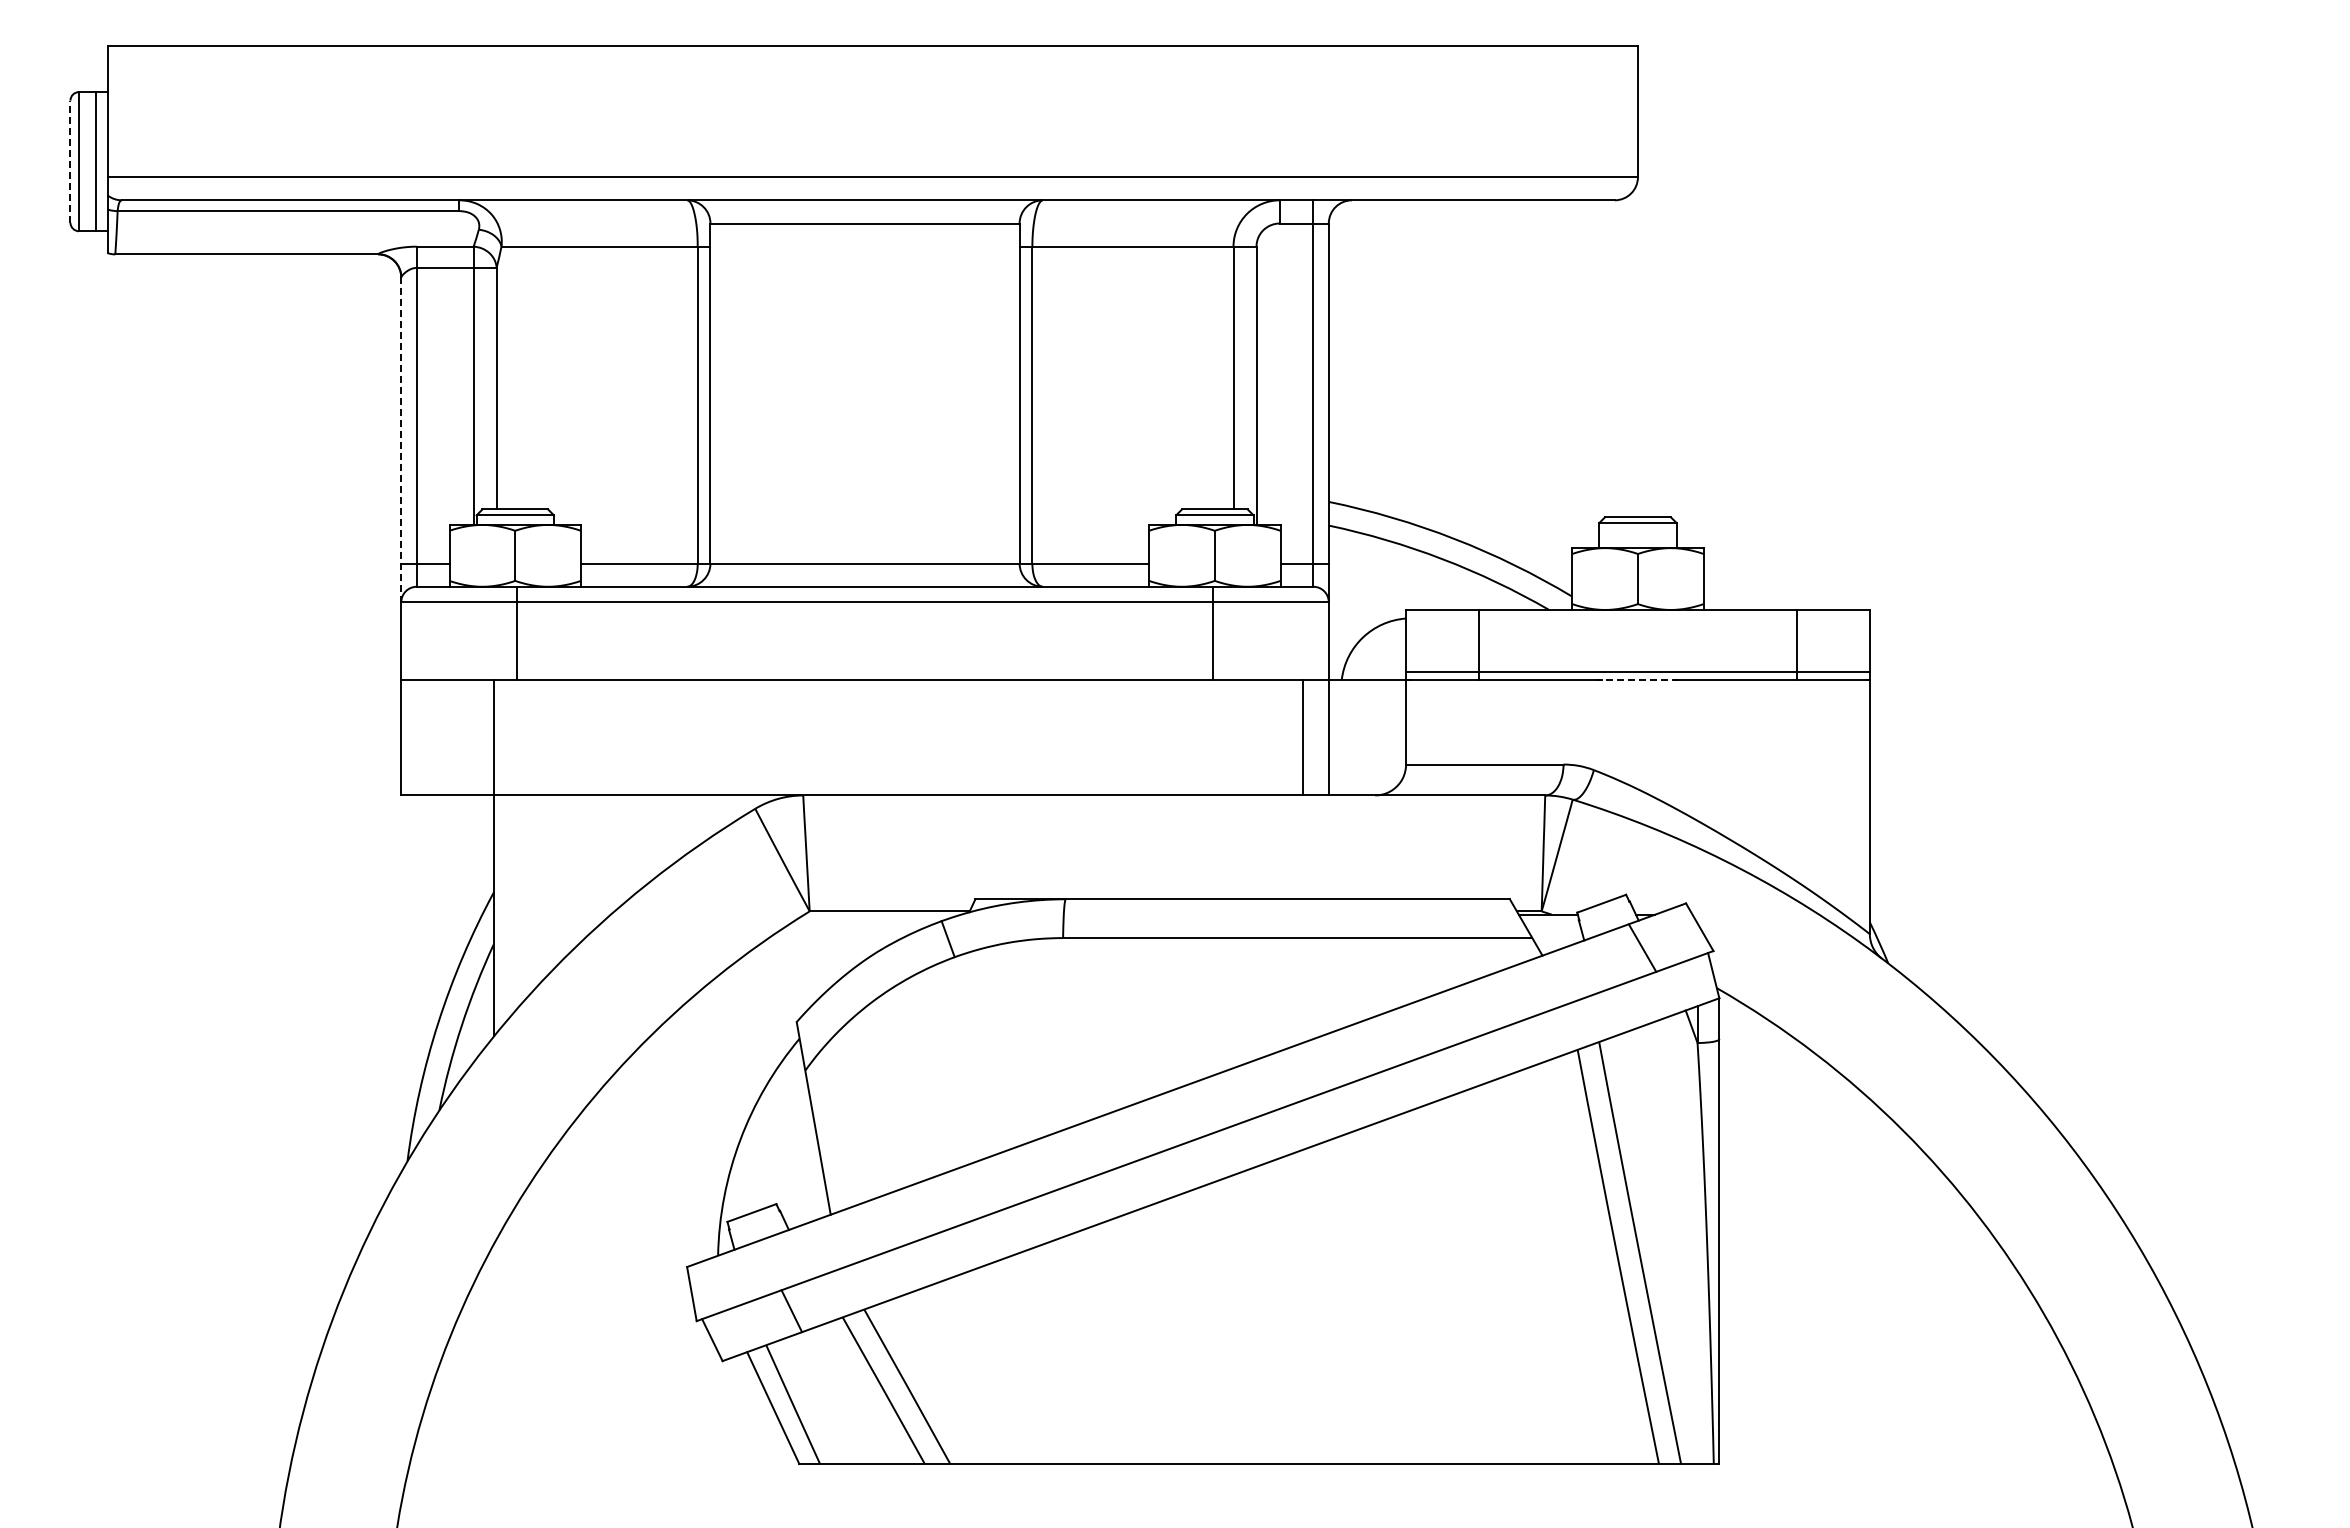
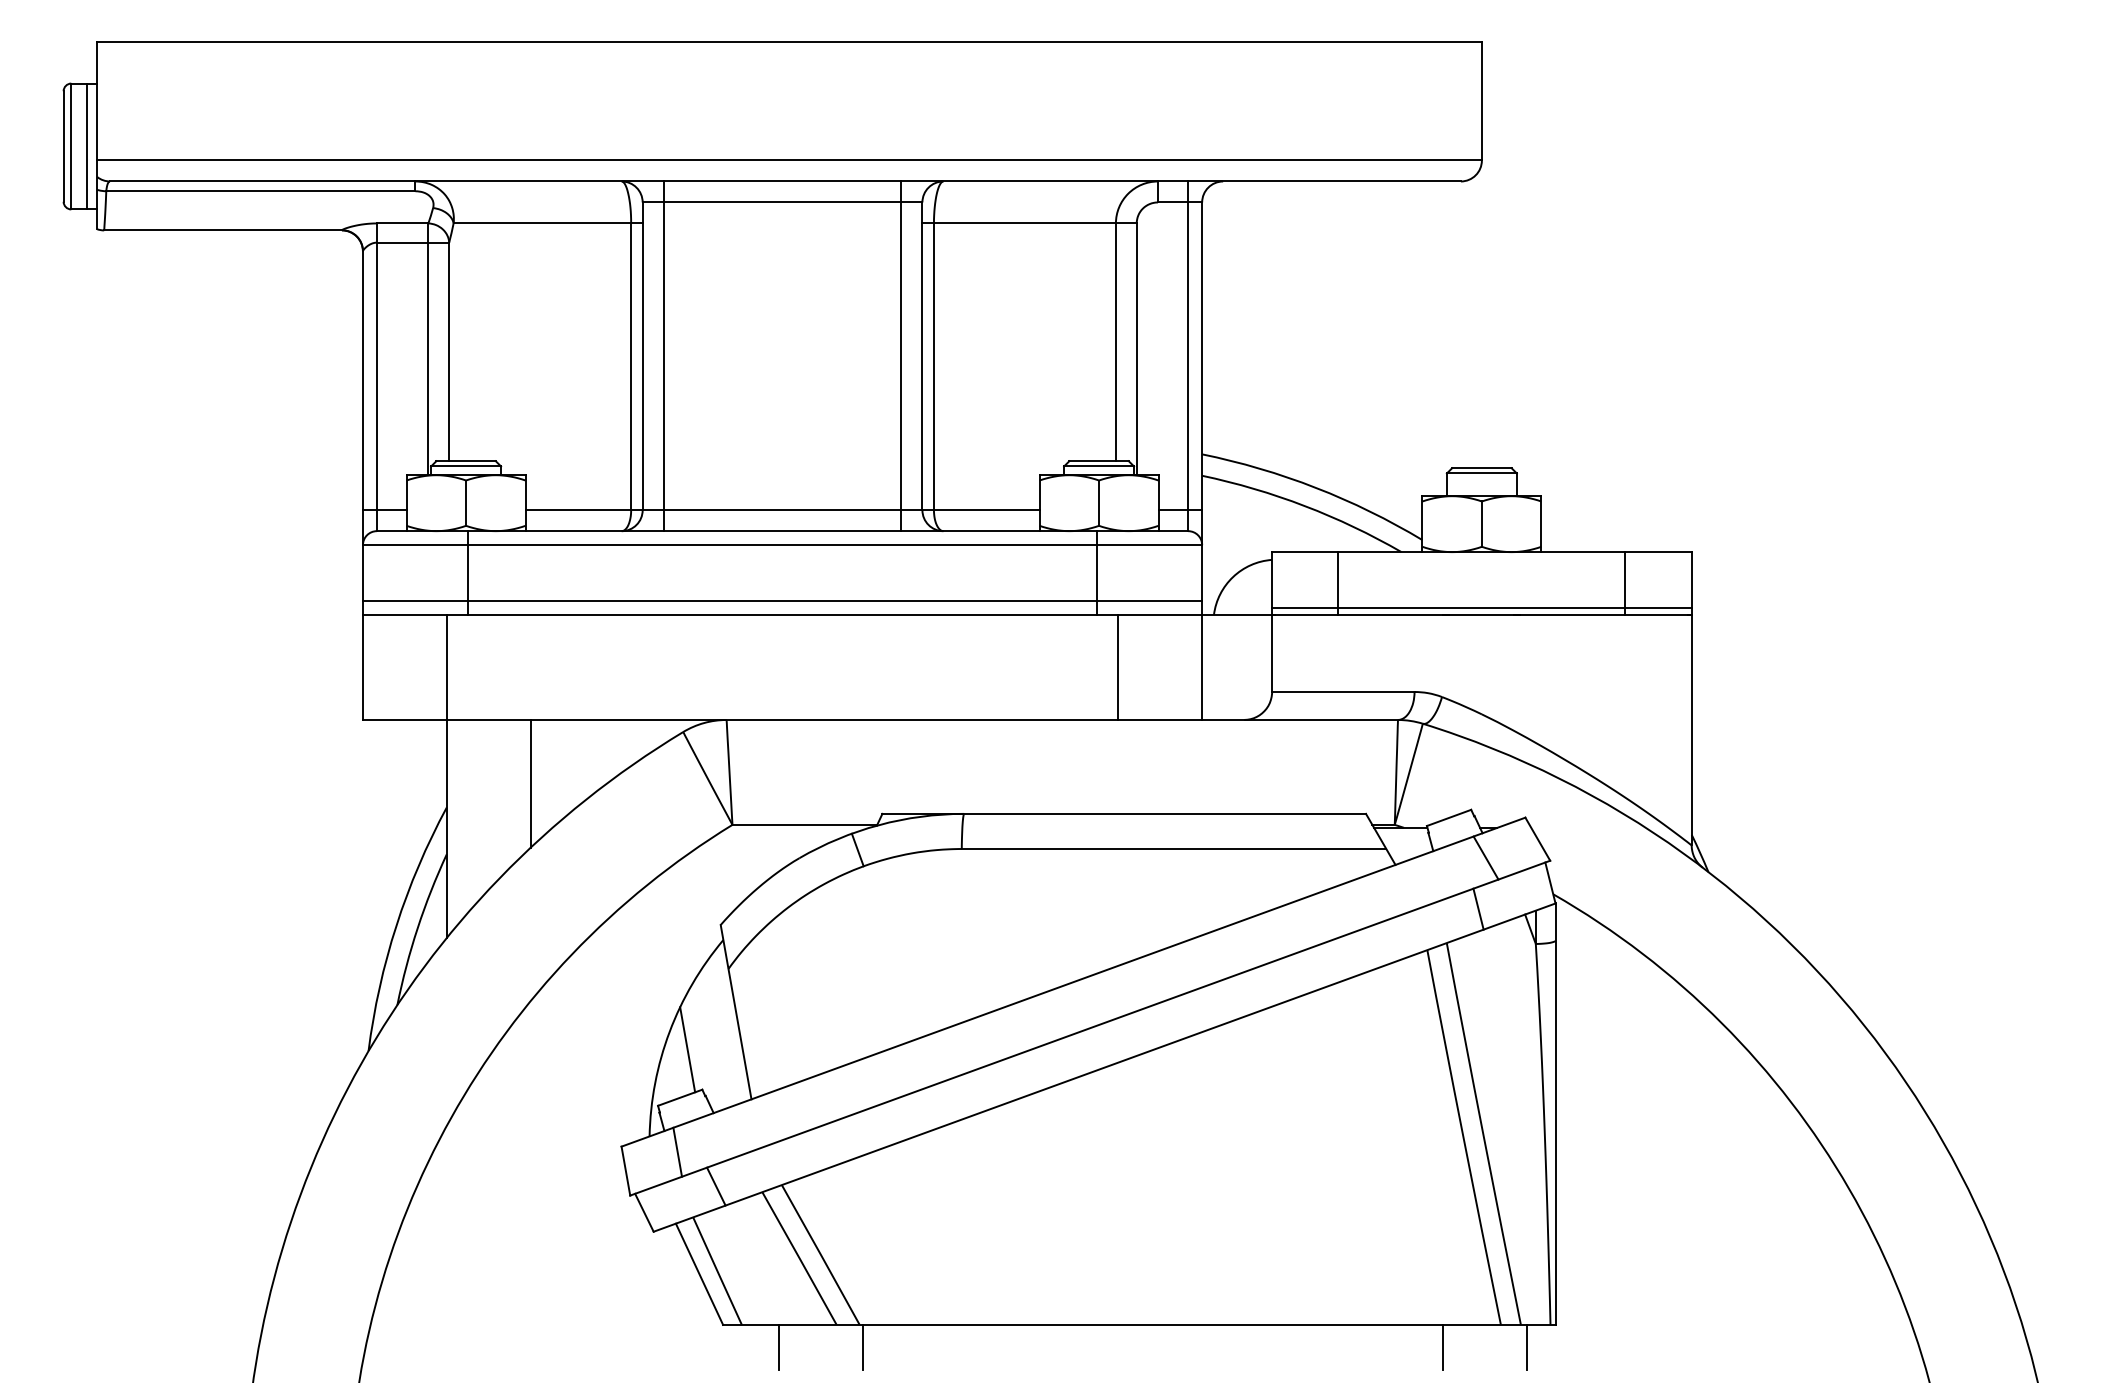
line: (70, 161) -> (63, 146), dashed -> solid
line: (733, 393) -> (663, 356), added
line: (996, 393) -> (901, 356), added
line: (401, 440) -> (363, 398), dashed -> solid
line: (864, 664) -> (782, 601), added
line: (1637, 679) -> (1481, 615), dashed -> solid
line: (1303, 737) -> (1118, 667), moved
line: (586, 865) -> (530, 783), added
line: (1633, 1004) -> (1477, 909), added
line: (759, 1159) -> (687, 1049), added
line: (748, 1273) -> (677, 1152), added
line: (861, 1489) -> (779, 1347), added
line: (953, 1489) -> (862, 1347), added
line: (1595, 1489) -> (1443, 1347), added
line: (1688, 1489) -> (1527, 1347), added

